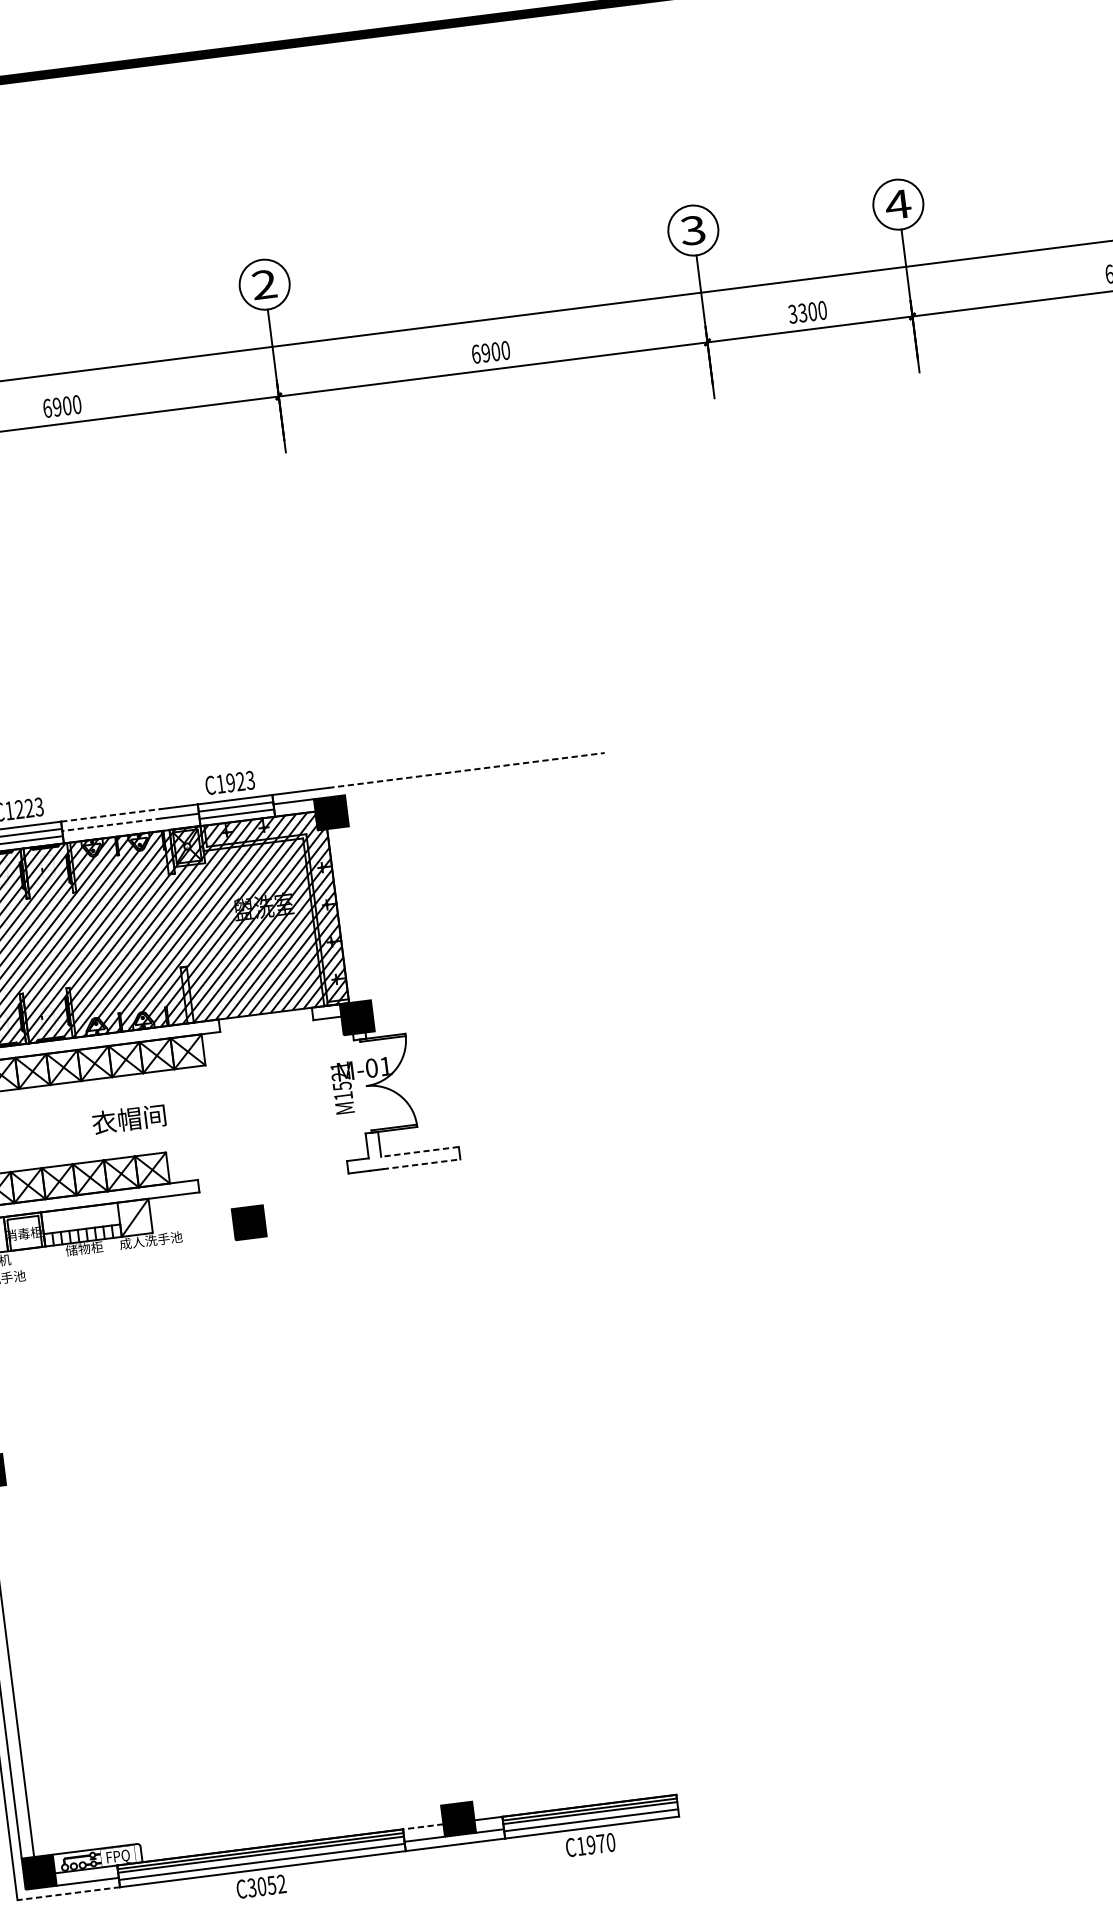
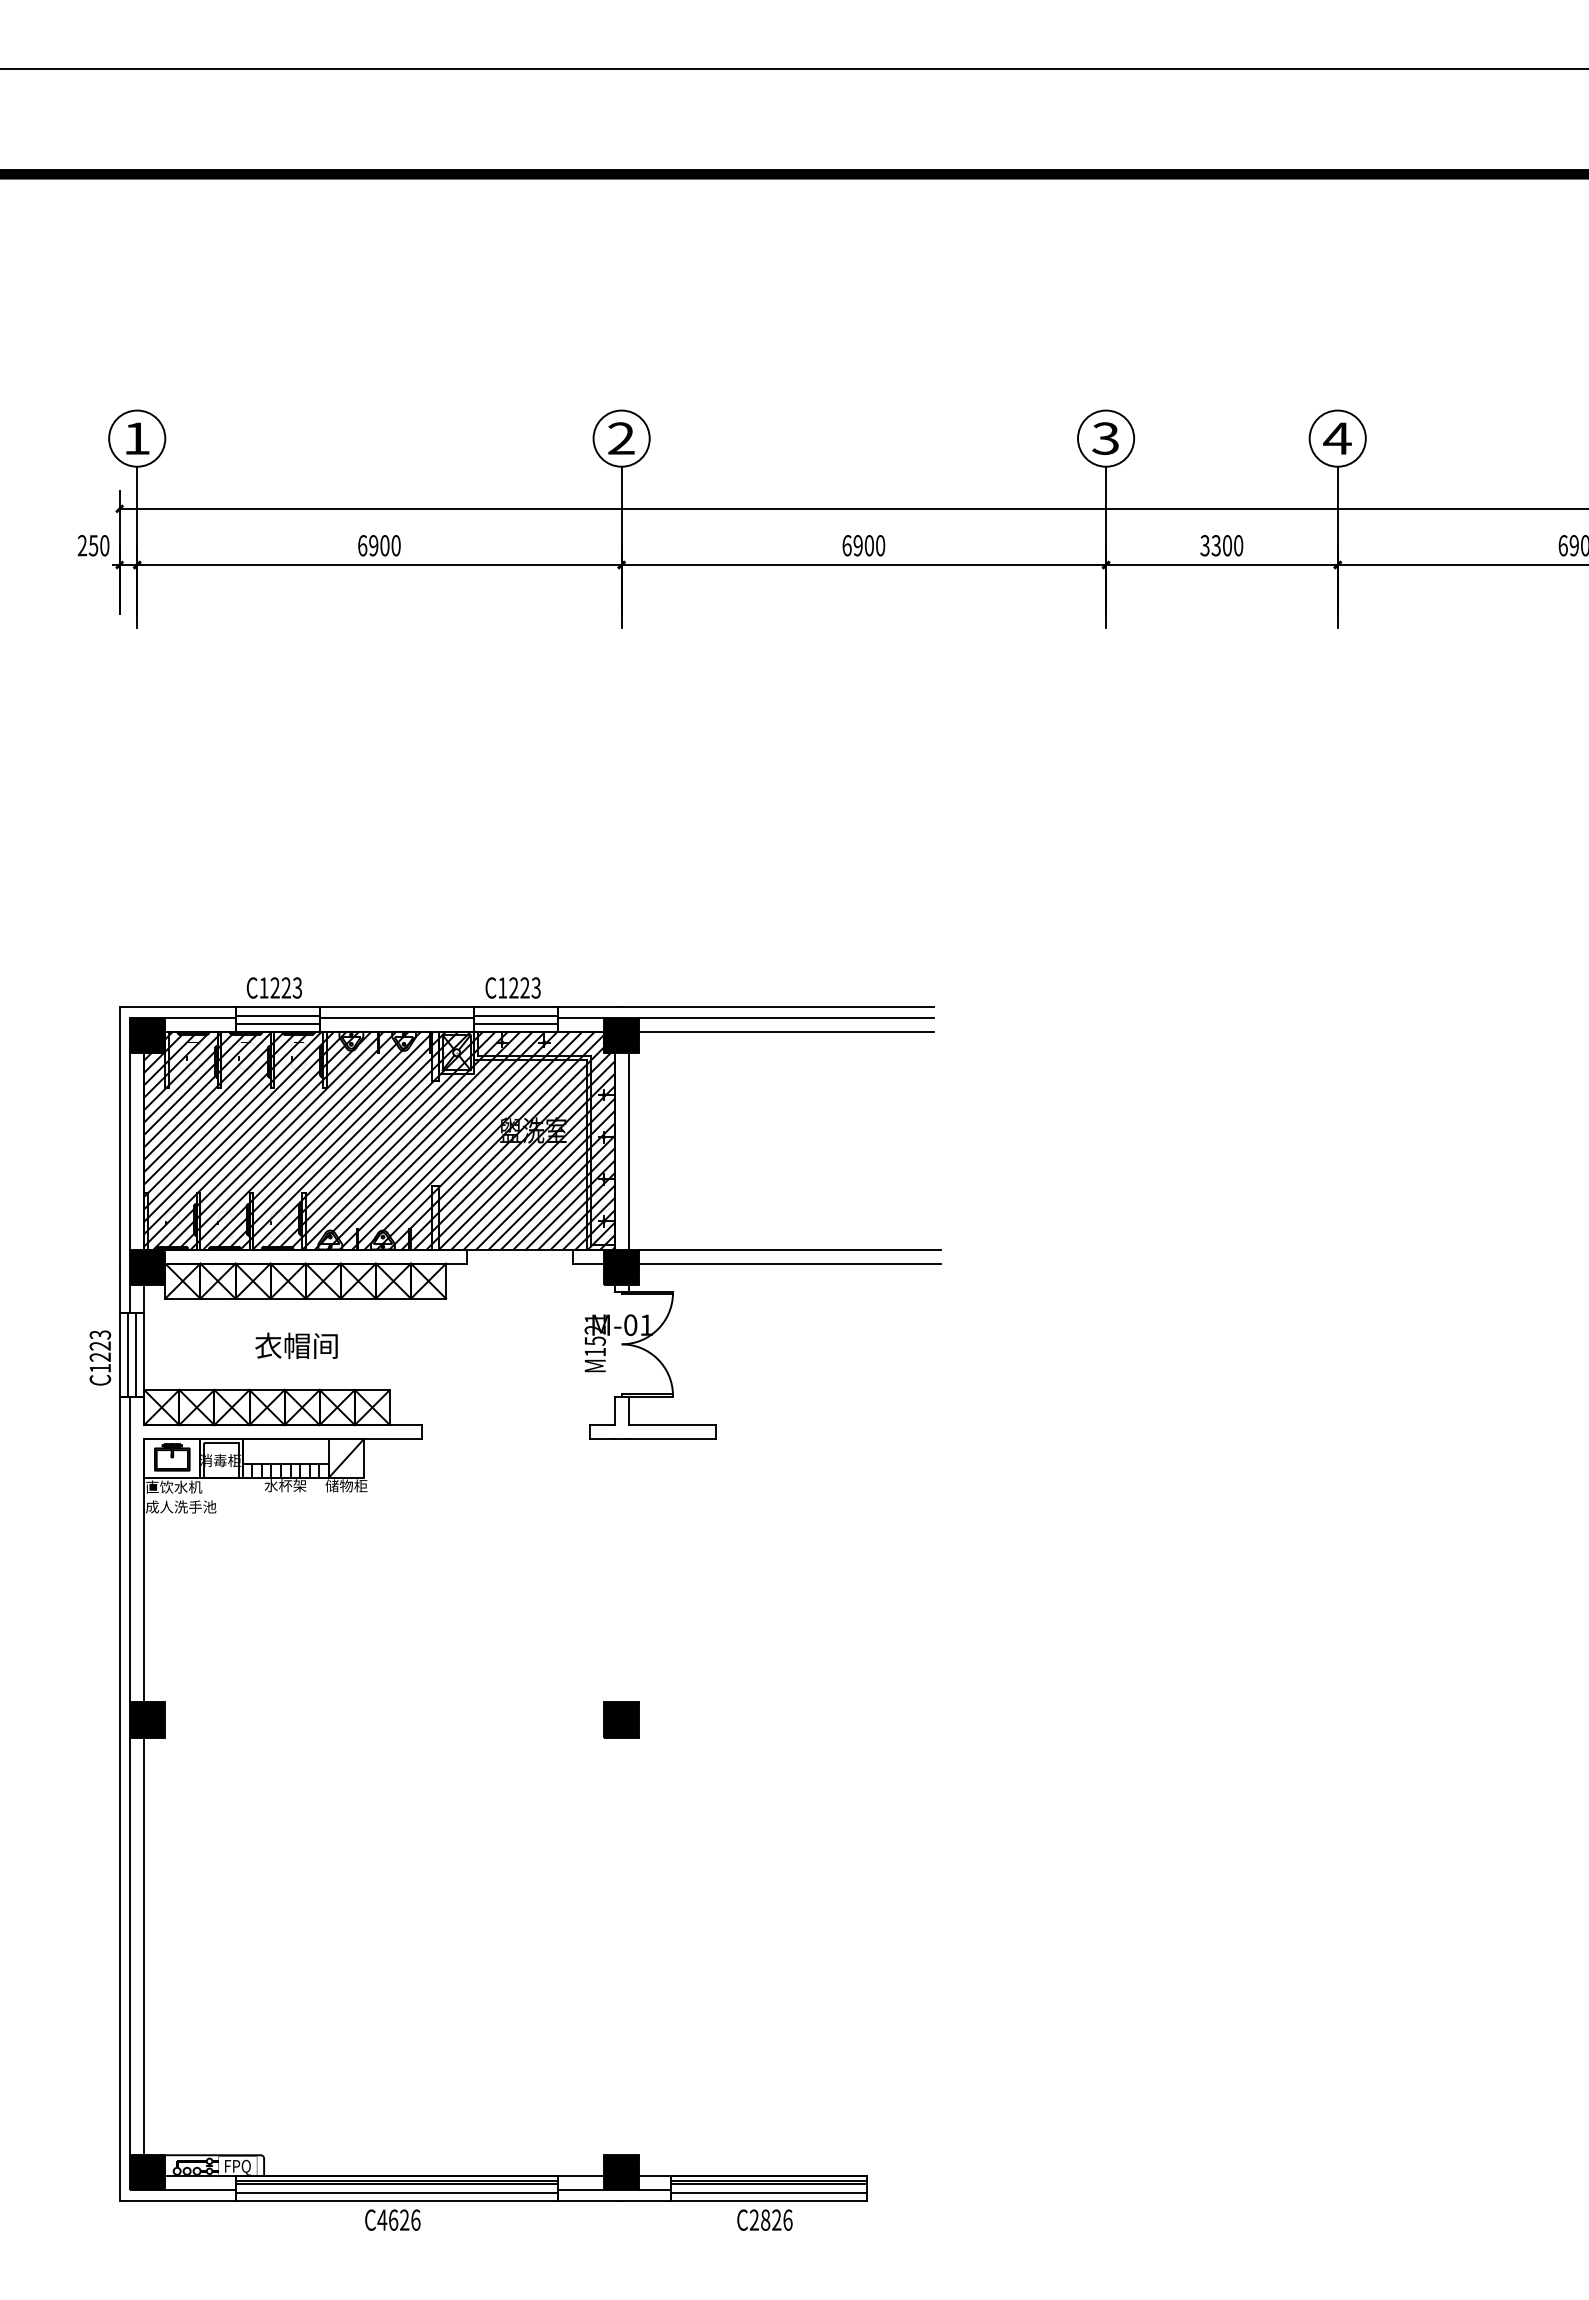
line: (467, 770) -> (778, 1007), dashed -> solid
line: (475, 778) -> (786, 1017), added
text: (230, 782) -> (513, 987), C1923 -> C1223
line: (476, 790) -> (786, 1031), added
line: (111, 815) -> (376, 1007), dashed -> solid
line: (111, 824) -> (375, 1017), dashed -> solid
line: (350, 913) -> (628, 1150), added
line: (504, 983) -> (790, 1249), added
line: (506, 995) -> (790, 1263), added
text: (129, 1118) -> (296, 1345), moved
line: (420, 1152) -> (672, 1425), dashed -> solid
line: (421, 1164) -> (672, 1439), dashed -> solid
part: (249, 1222) -> (621, 1719), moved
text: (150, 1240) -> (360, 1485), 成人洗手池 -> 储物柜
text: (84, 1248) -> (285, 1485), 储物柜 -> 水杯架
line: (423, 1826) -> (581, 2176), dashed -> solid
text: (595, 1843) -> (770, 2219), C1970 -> C2826
text: (266, 1885) -> (398, 2219), C3052 -> C4626
line: (68, 1893) -> (177, 2200), dashed -> solid

